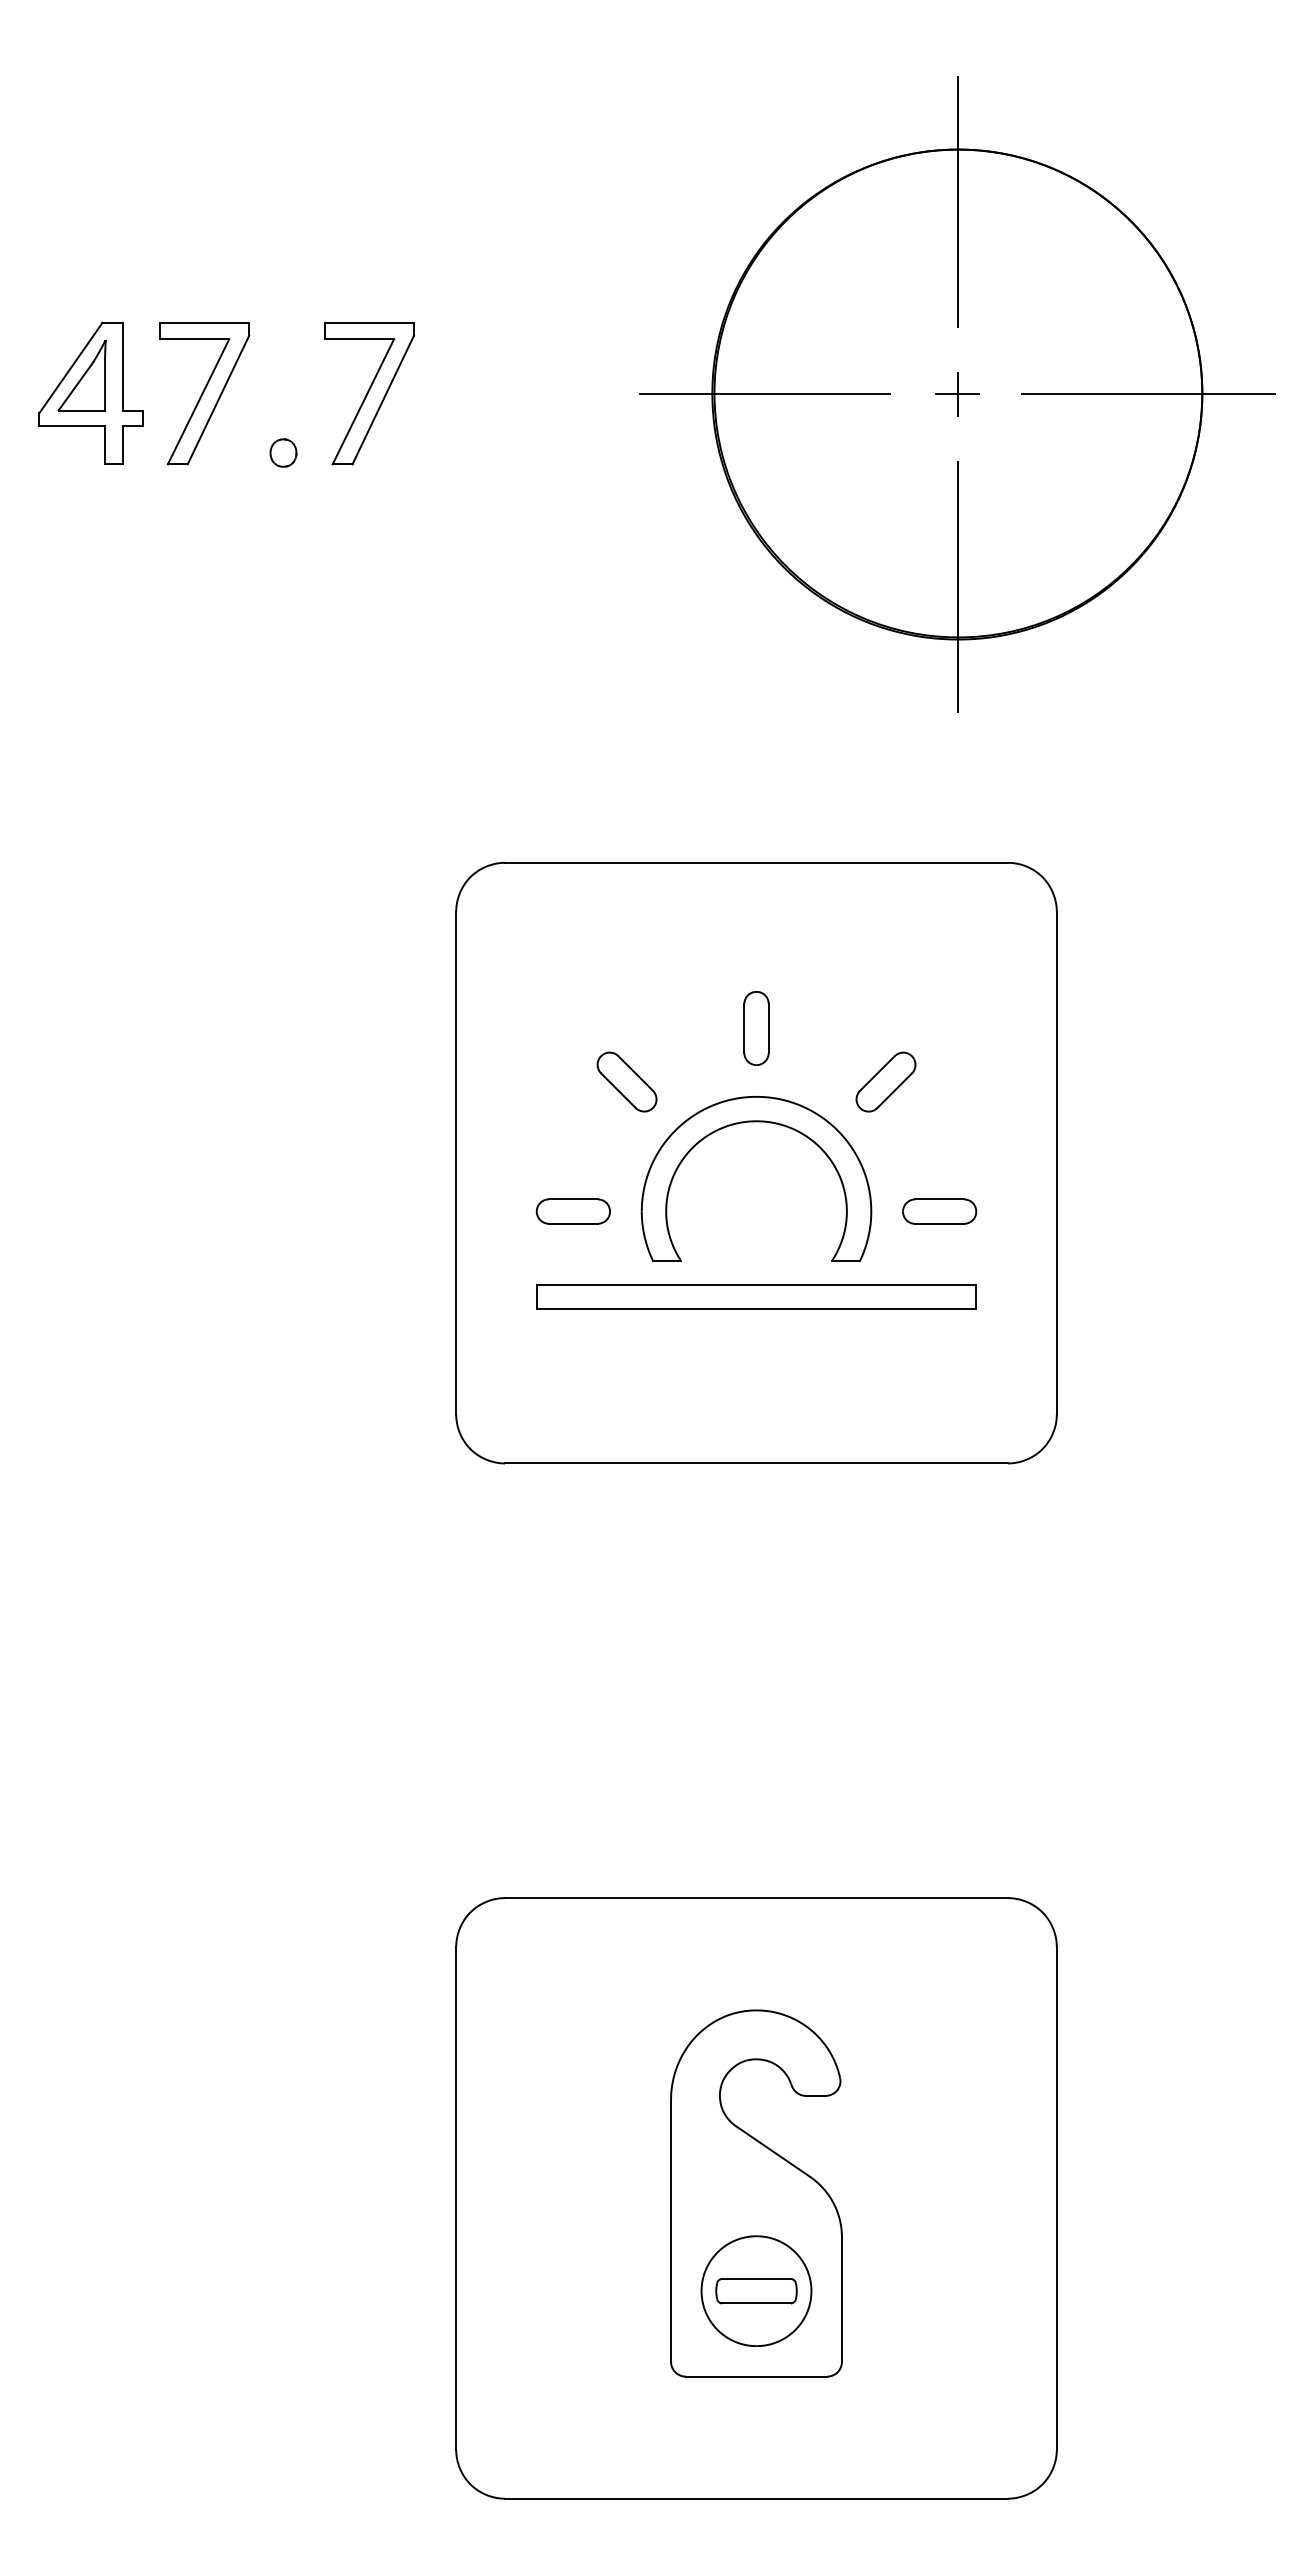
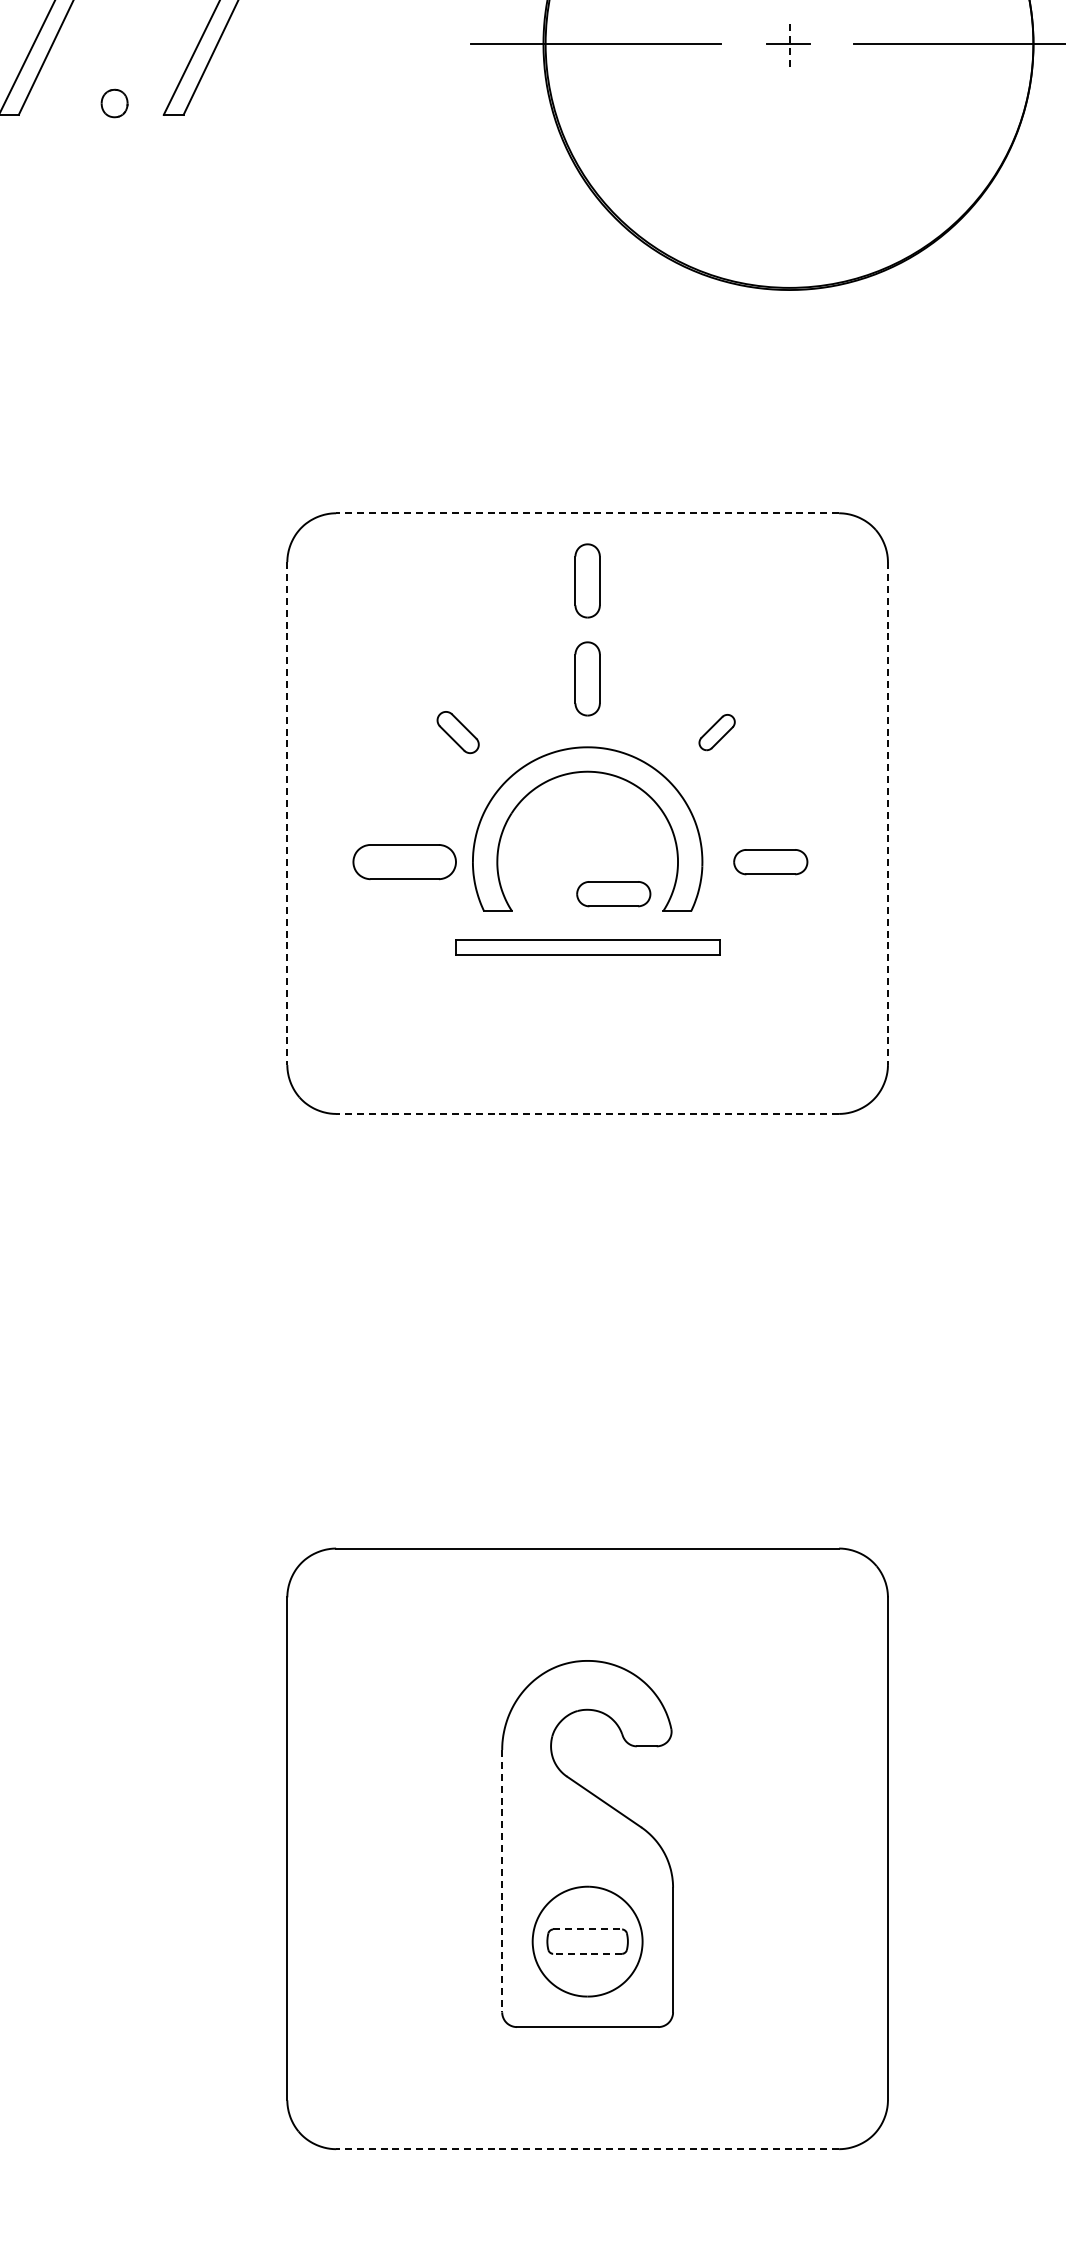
line: (958, 394) -> (789, 44), solid -> dashed
line: (958, 586) -> (789, 236), removed
line: (755, 862) -> (586, 512), solid -> dashed
part: (756, 930) -> (587, 580), added
part: (626, 1081) -> (457, 731), size x0.7
part: (885, 1081) -> (716, 731), size x0.6
line: (456, 1163) -> (287, 813), solid -> dashed
line: (1056, 1163) -> (887, 813), solid -> dashed
part: (572, 1211) -> (403, 861), size x1.4
part: (782, 1243) -> (613, 893), added
part: (756, 1296) -> (587, 946), size x0.6
line: (755, 1463) -> (586, 1113), solid -> dashed
line: (671, 2231) -> (502, 1881), solid -> dashed
line: (757, 2278) -> (588, 1928), solid -> dashed
line: (756, 2303) -> (587, 1953), solid -> dashed
line: (755, 2498) -> (586, 2148), solid -> dashed

